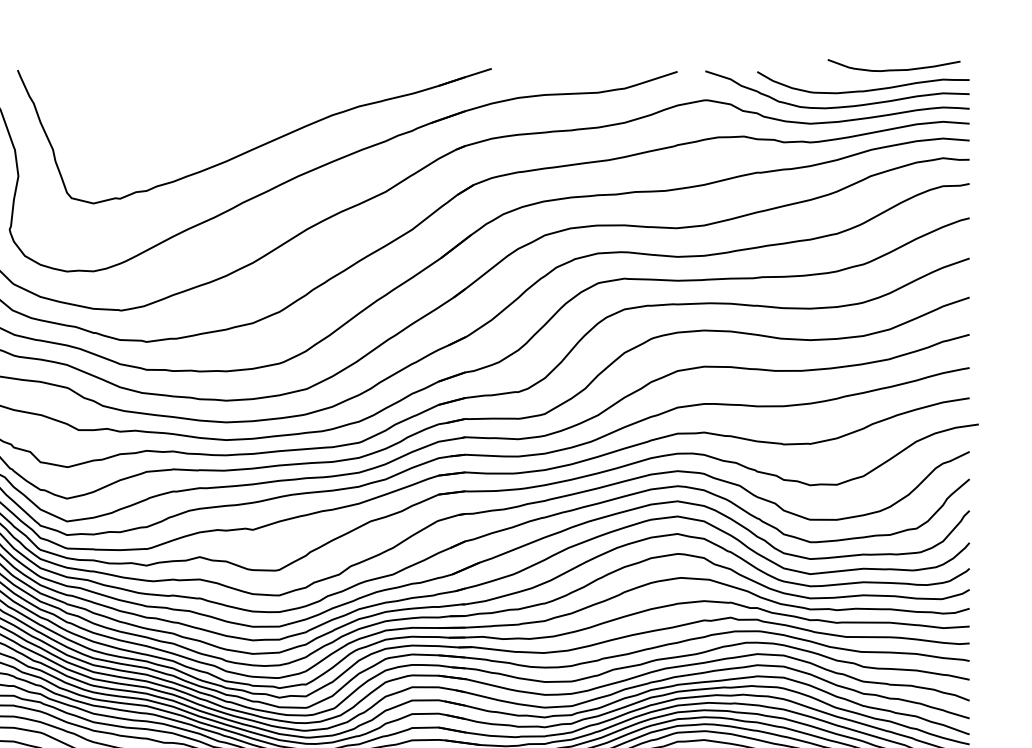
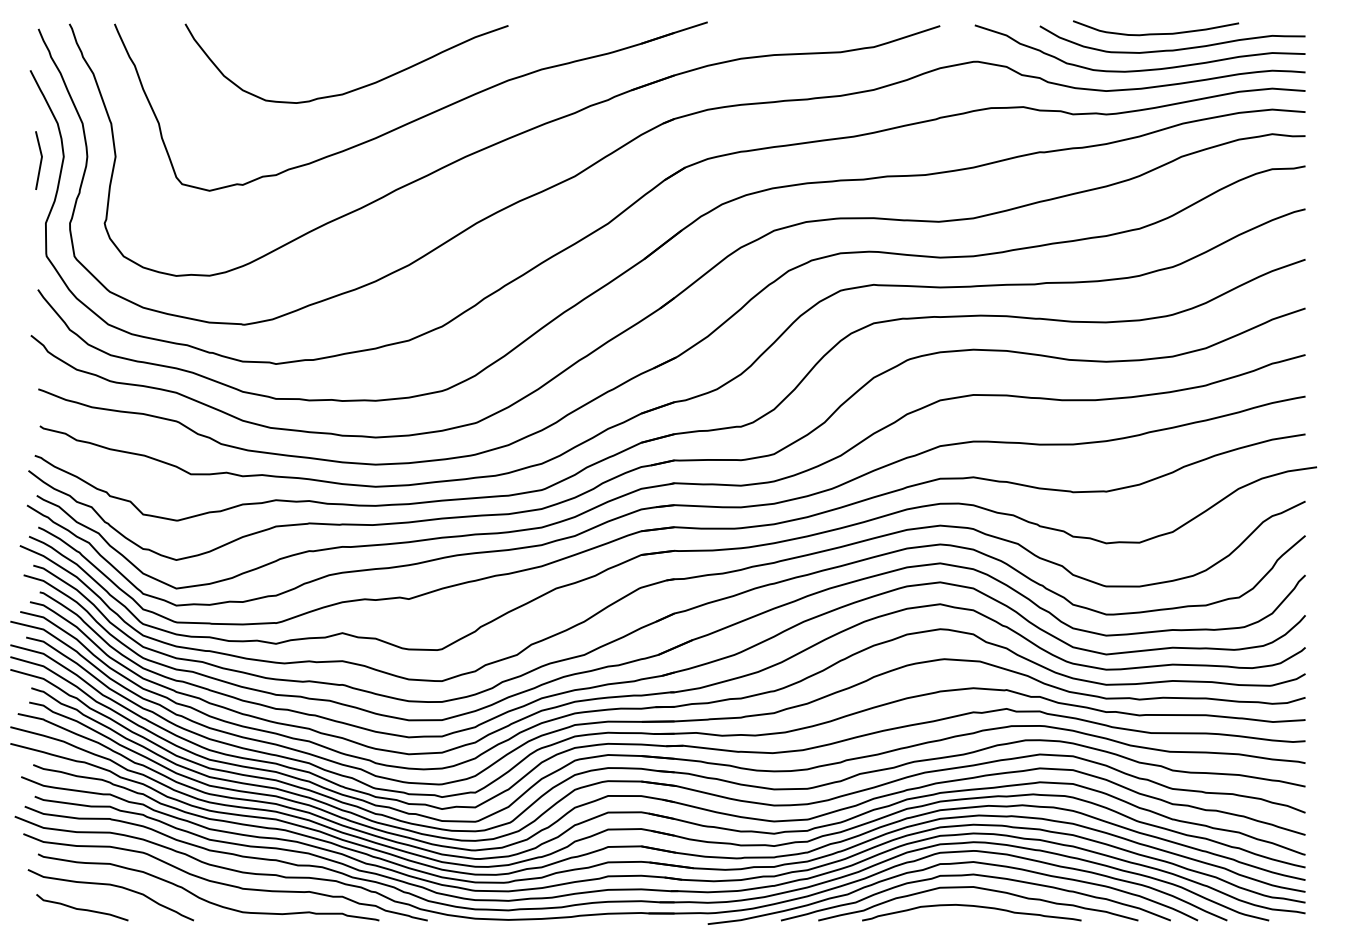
curve: (894, 69) -> (1156, 33), moved
curve: (210, 121) -> (355, 88), added

